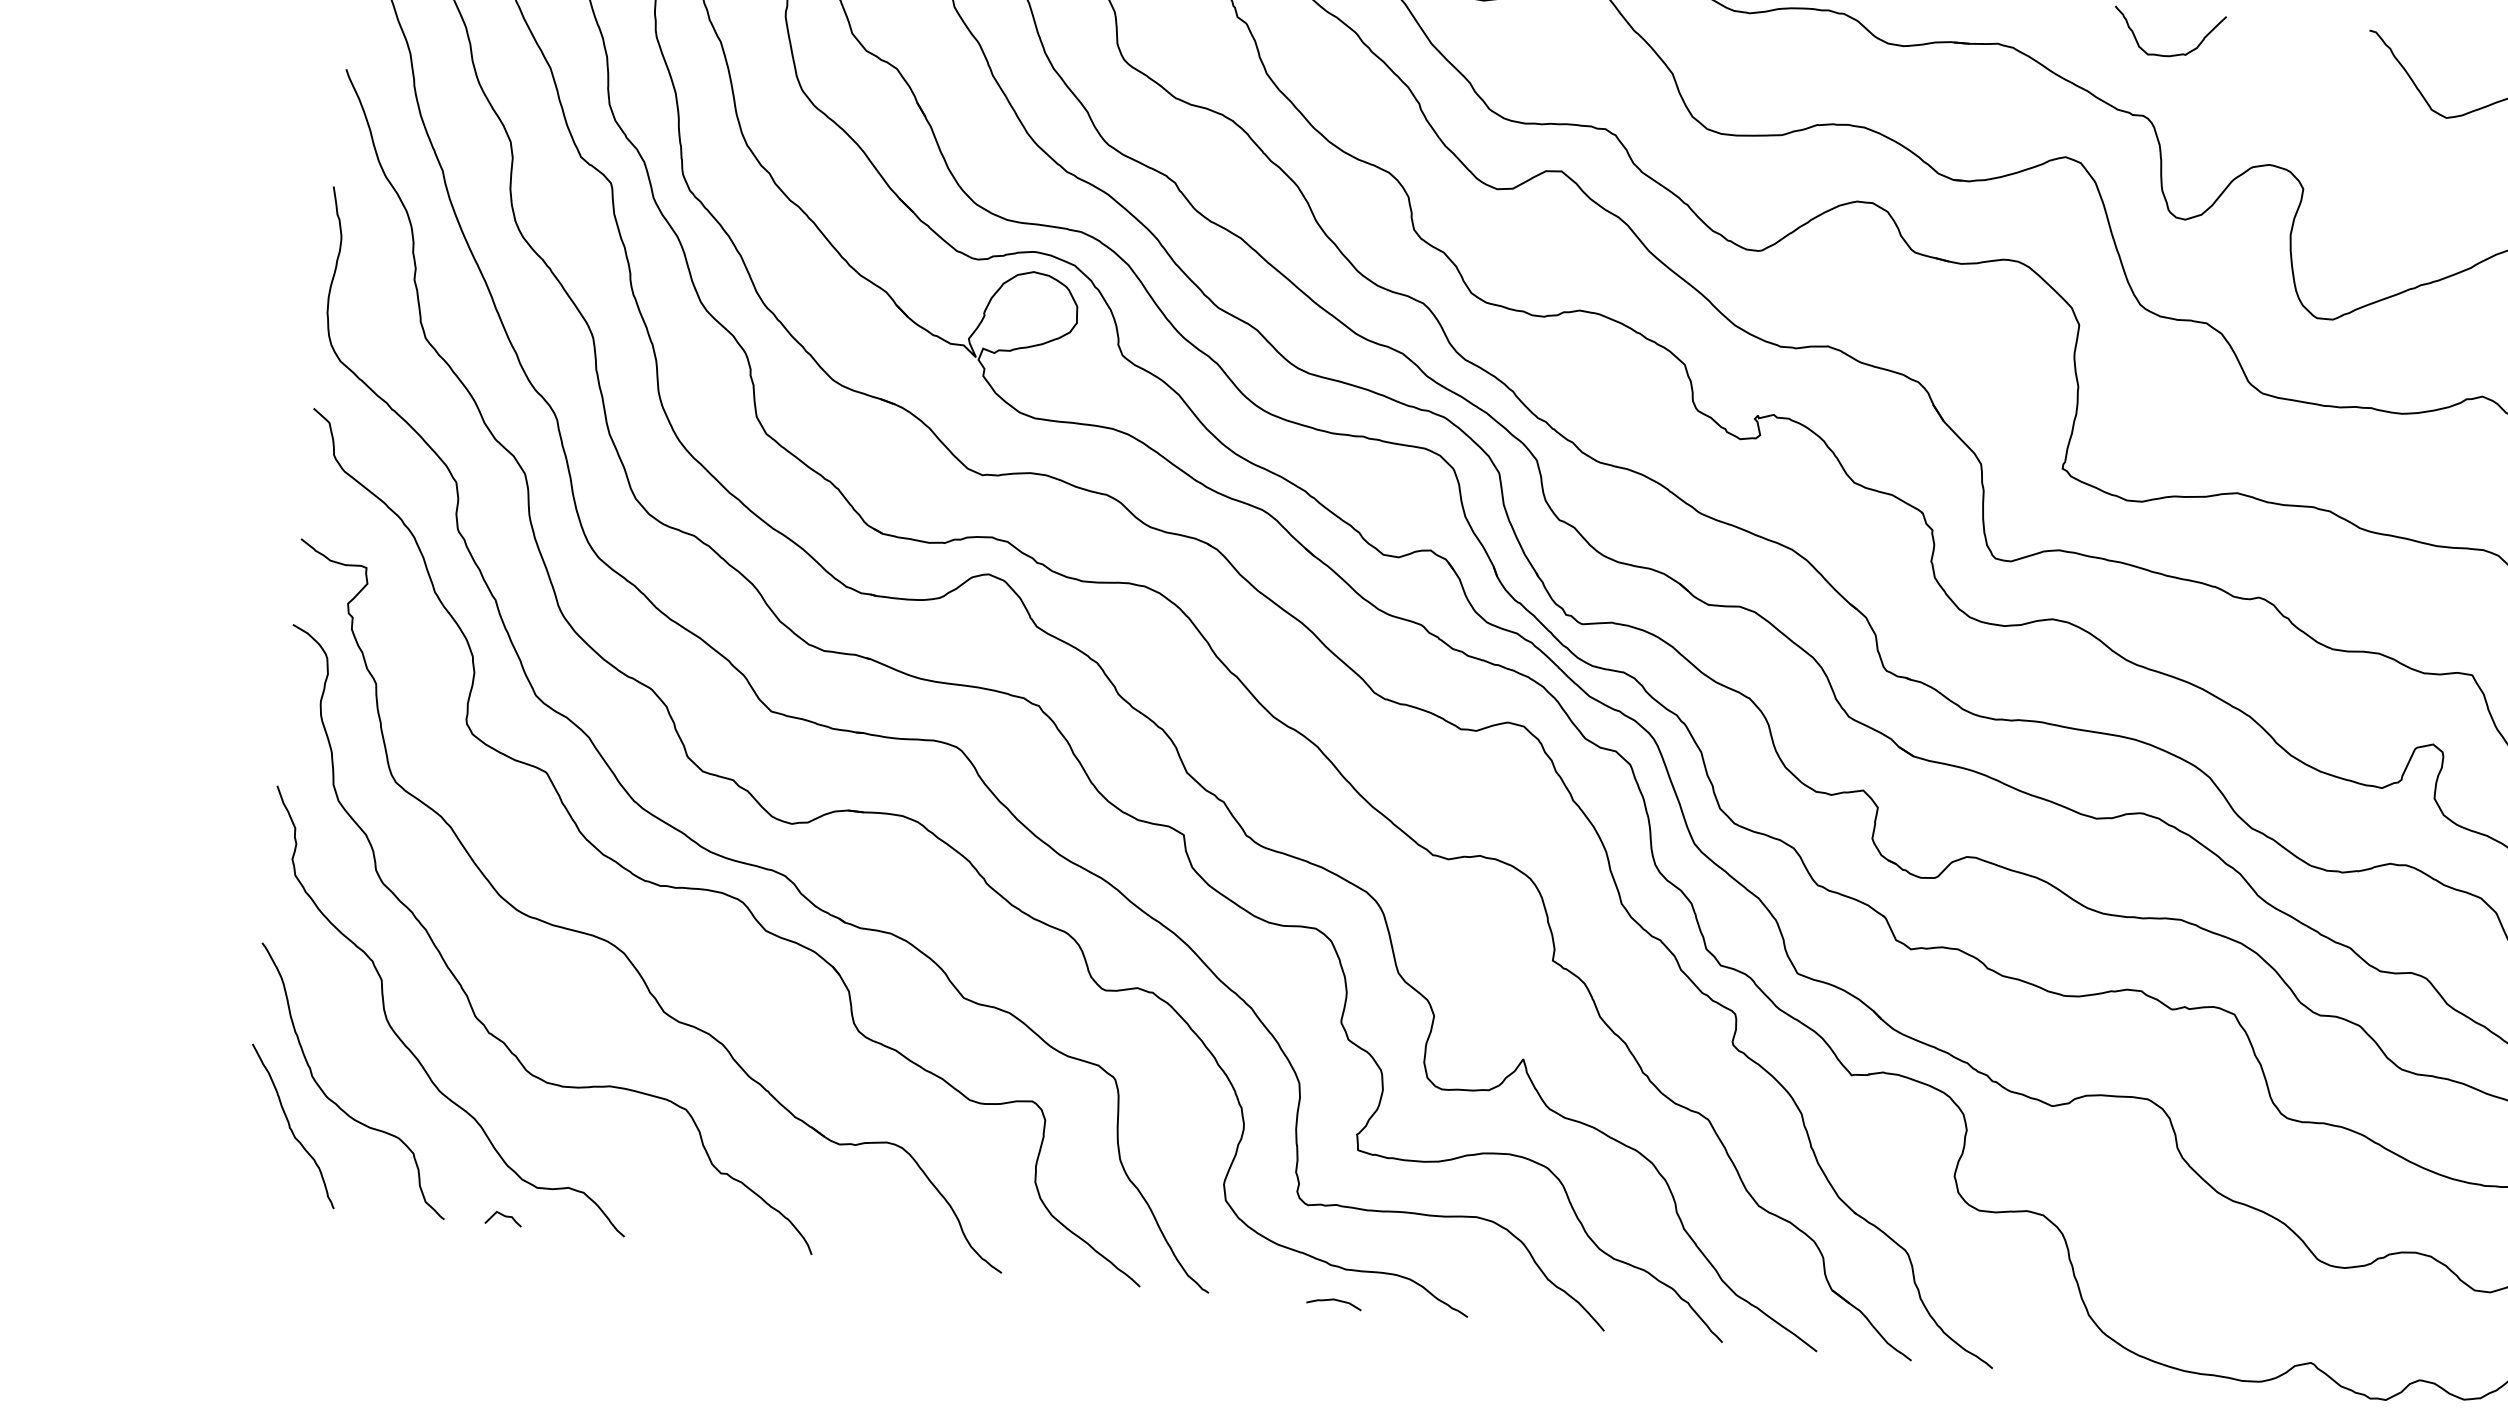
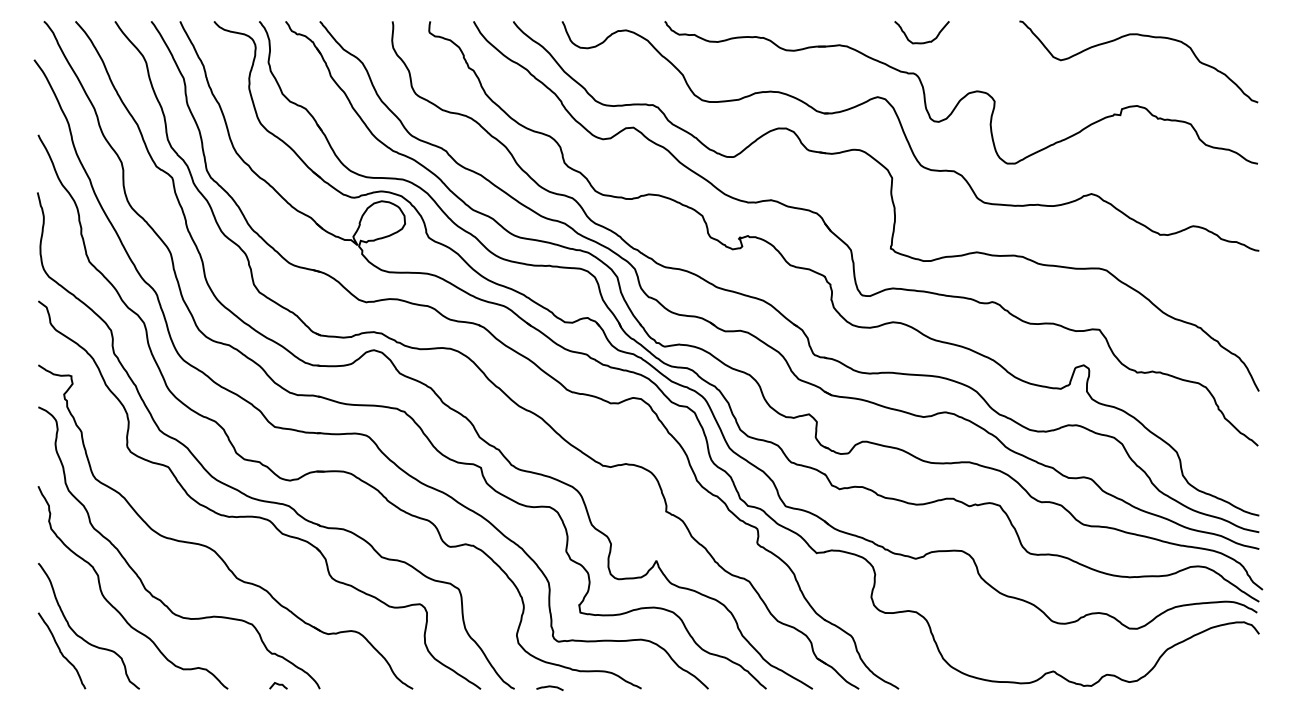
curve: (503, 1217) -> (278, 685), moved
curve: (1333, 1301) -> (549, 687), moved

